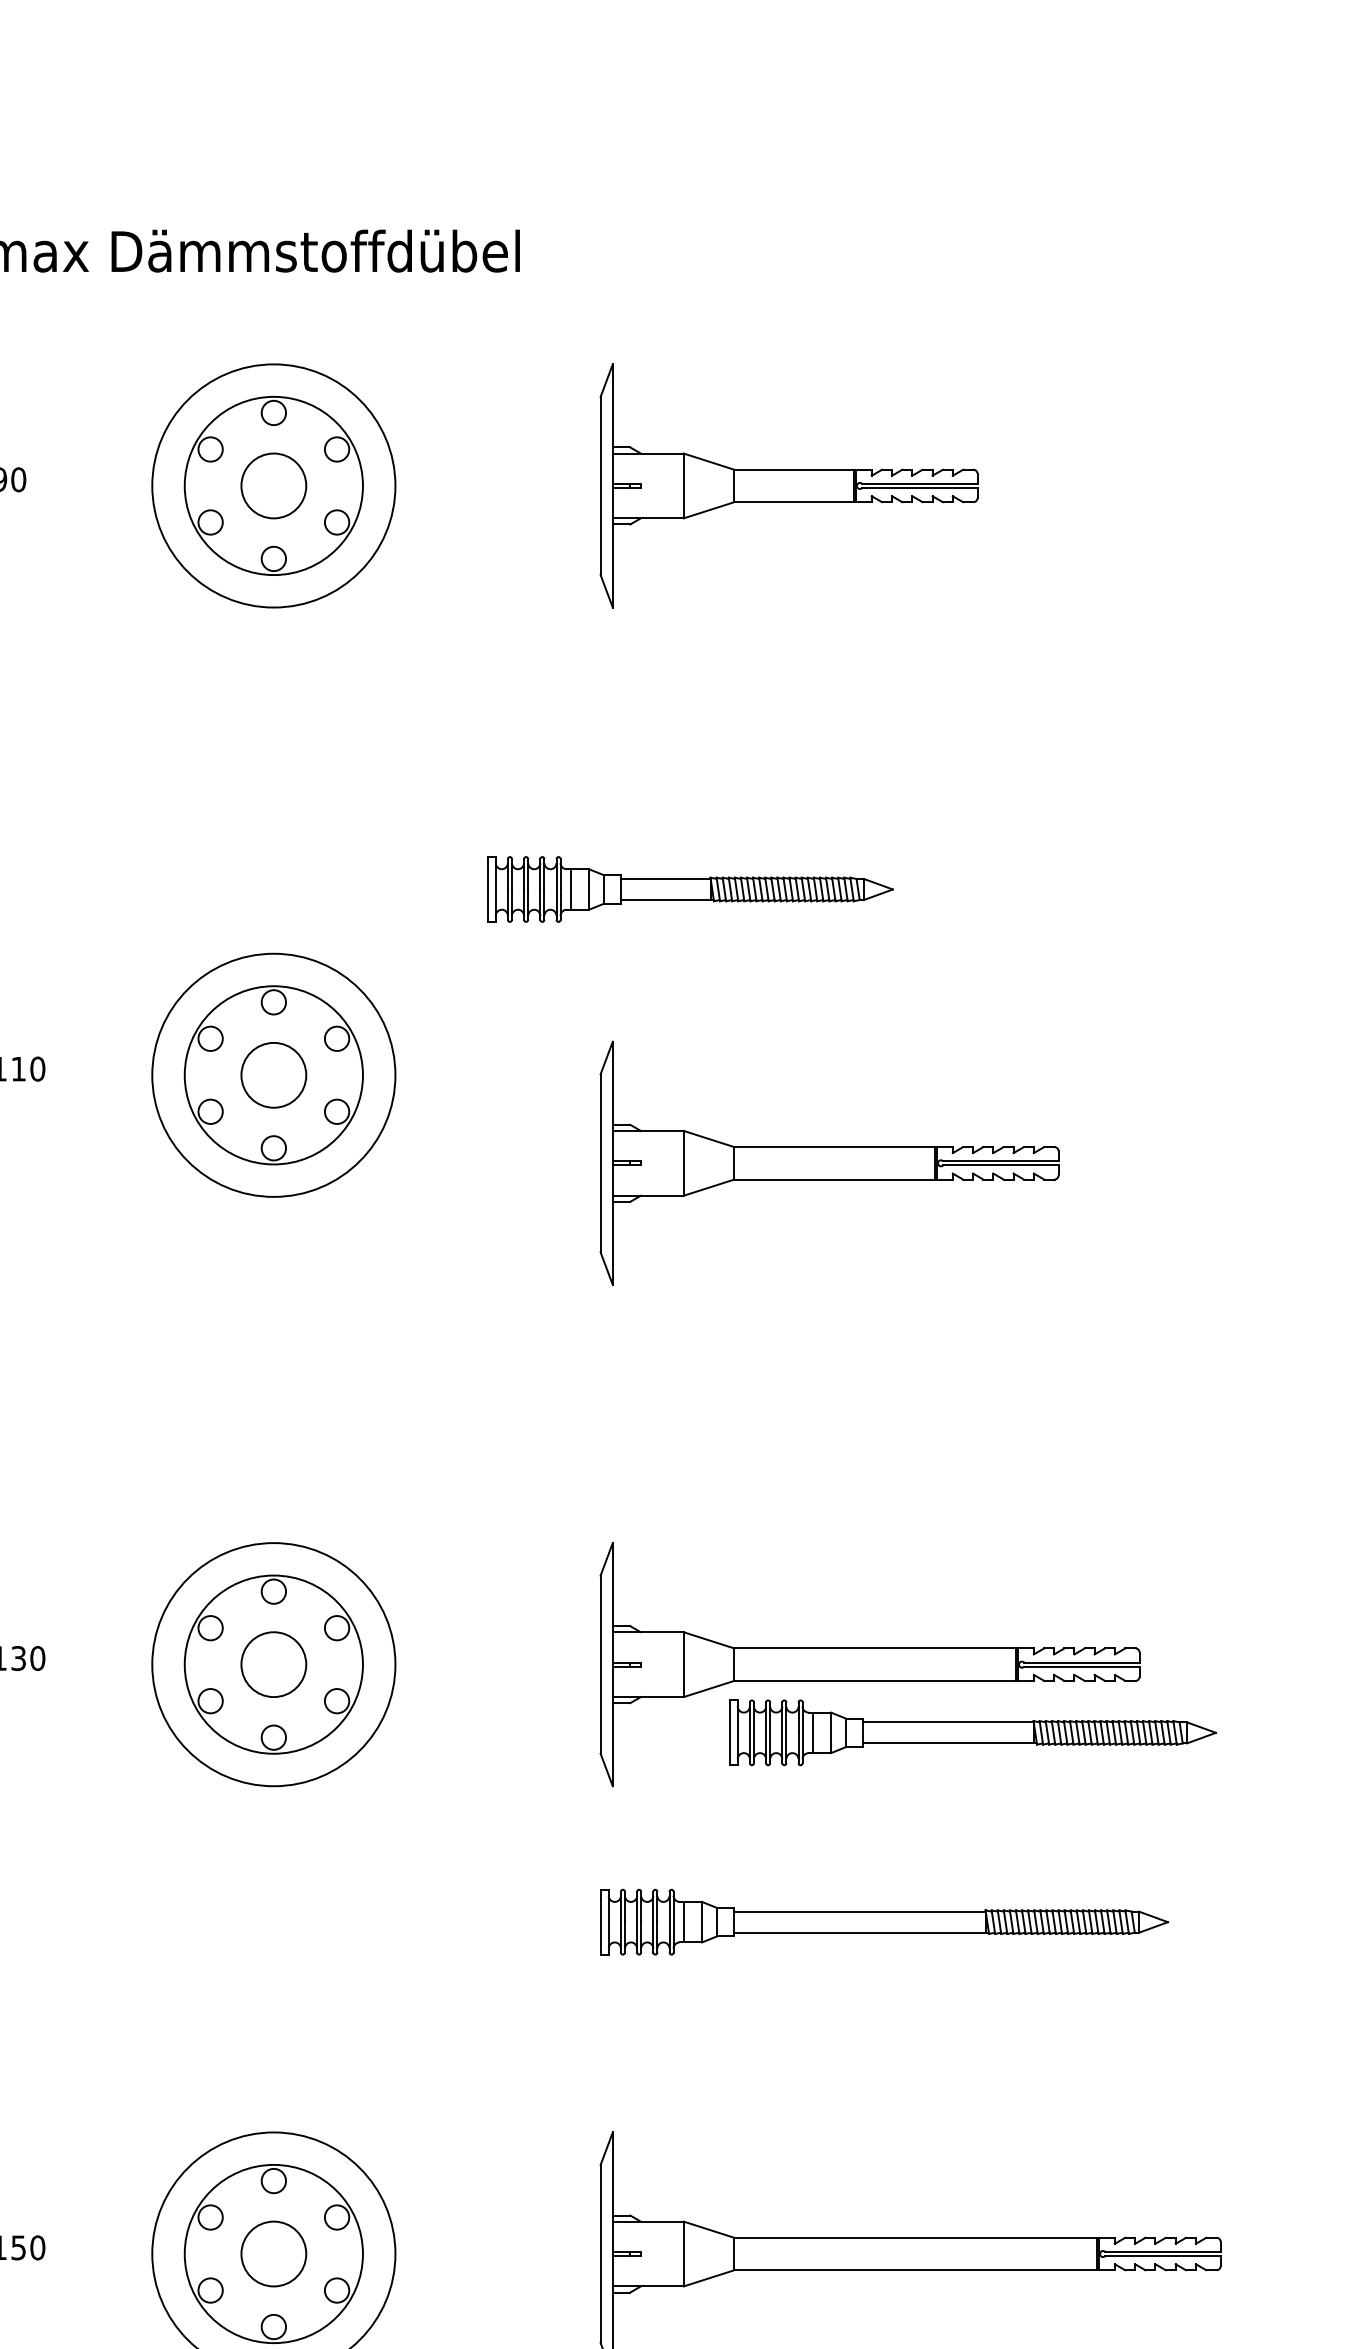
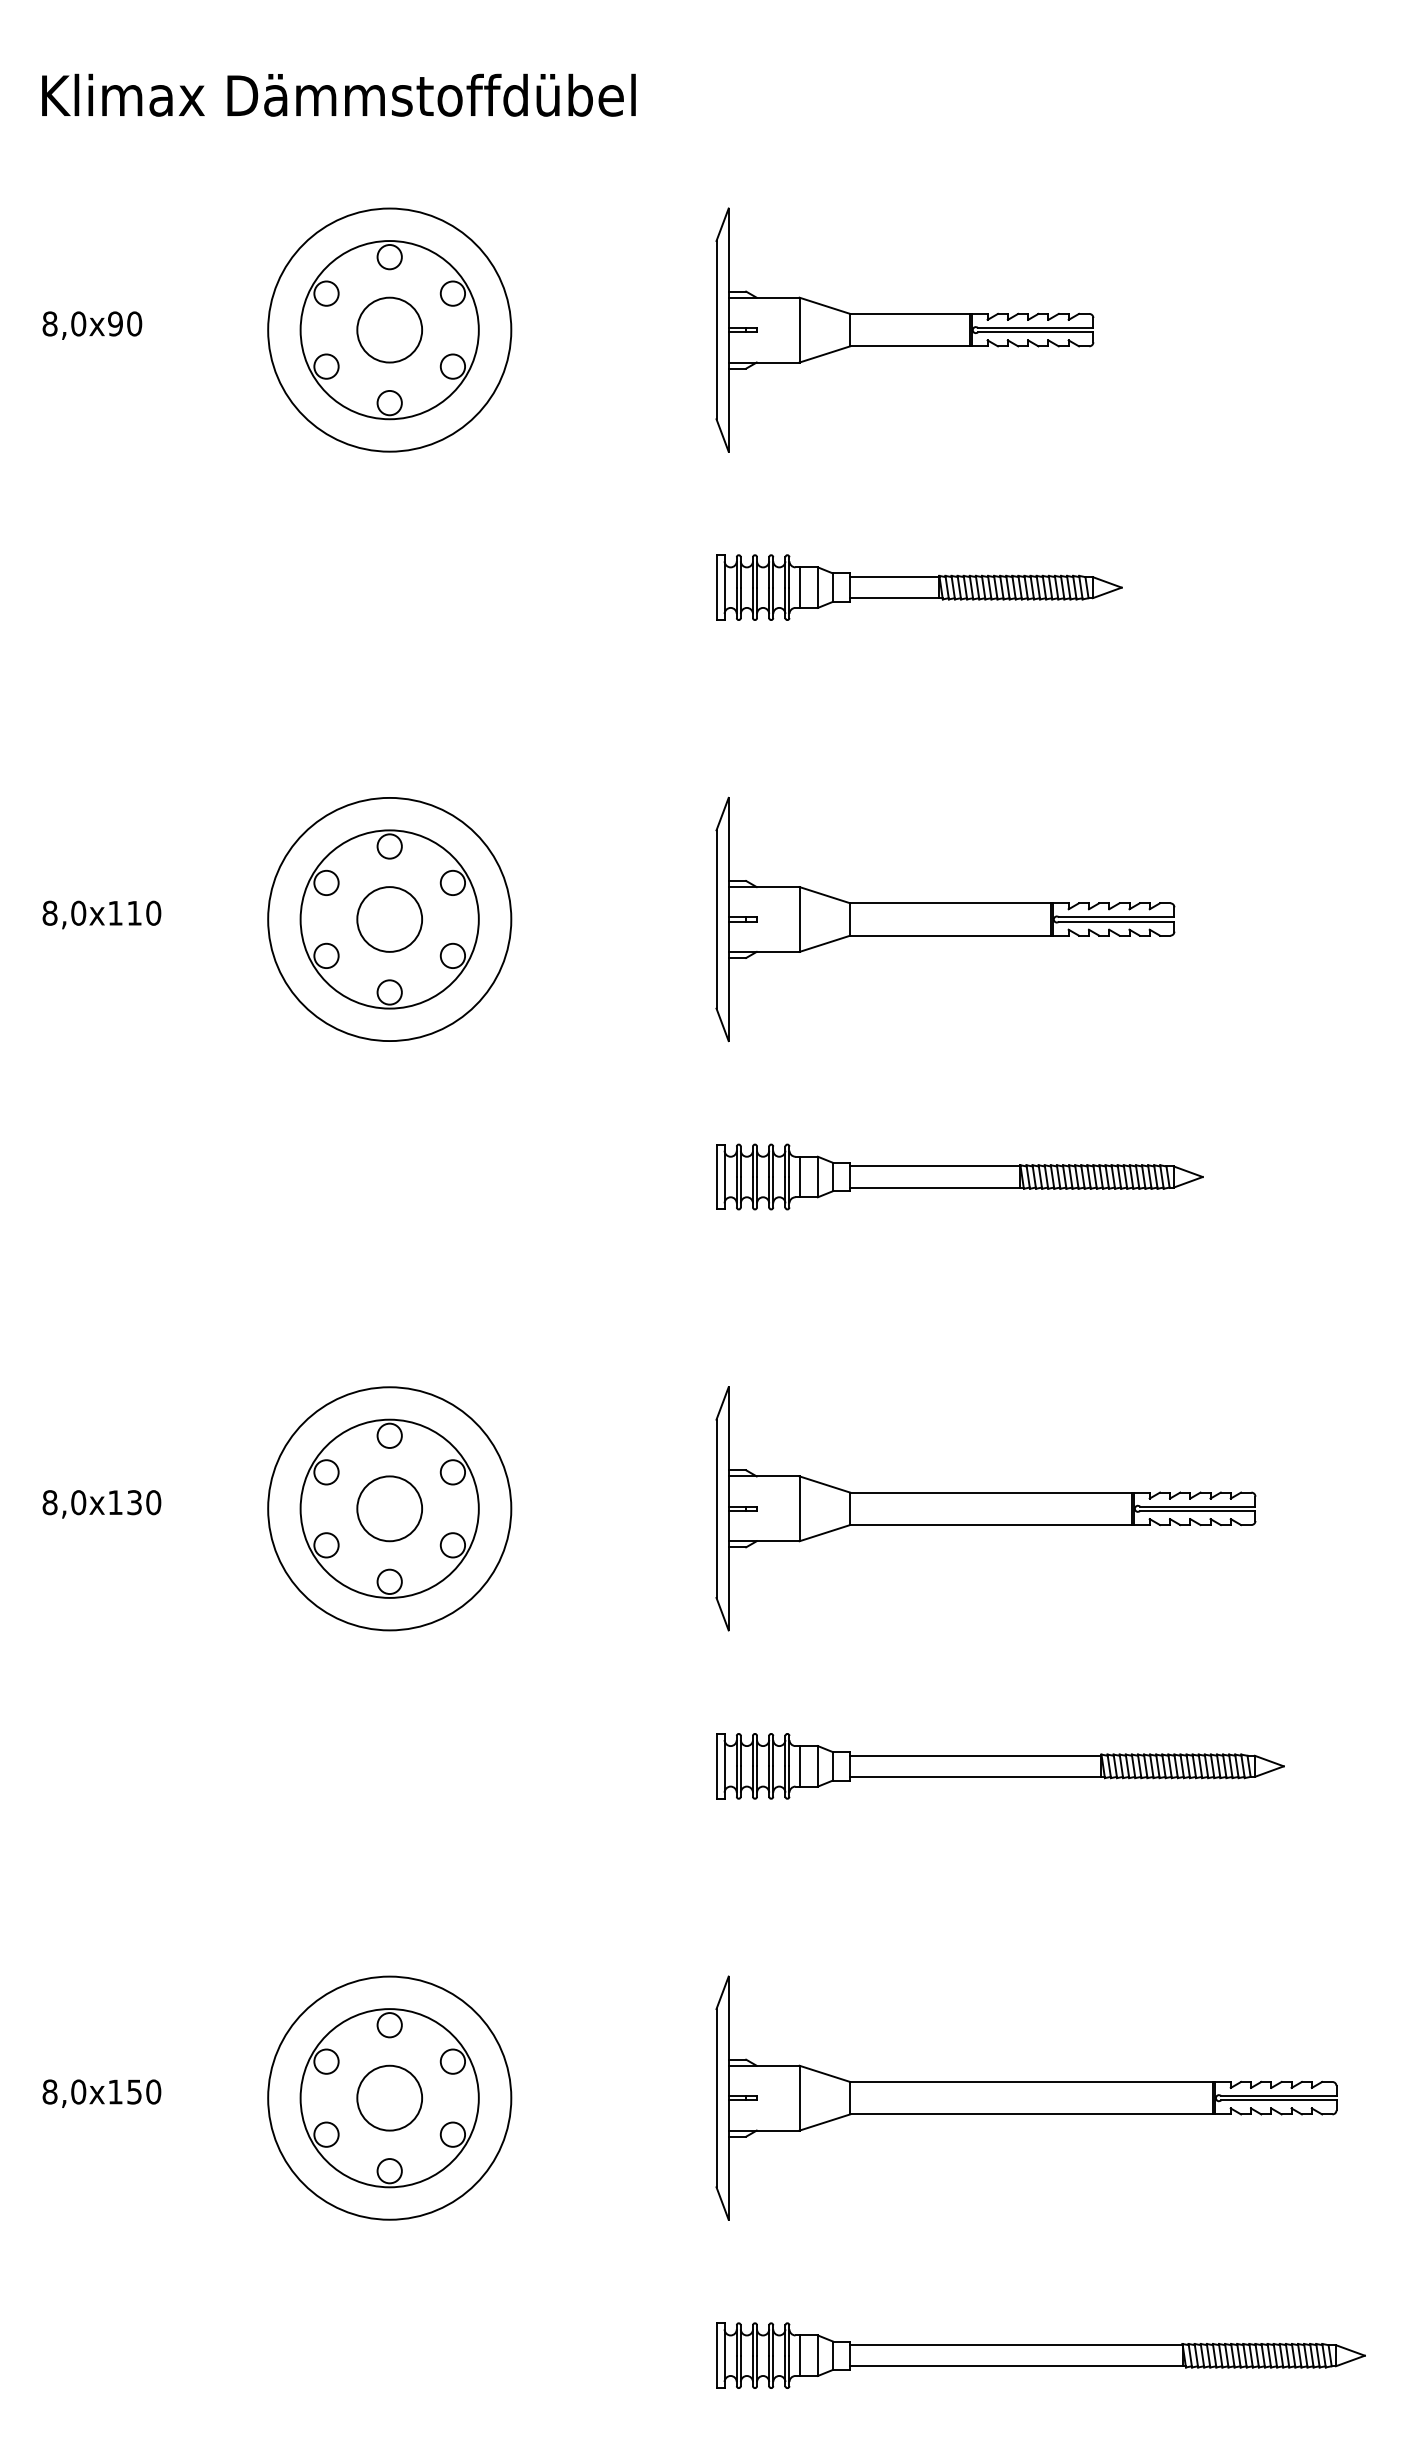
part: (690, 889) -> (919, 587), moved
part: (829, 1163) -> (945, 919), moved
part: (972, 1732) -> (959, 1176), moved

